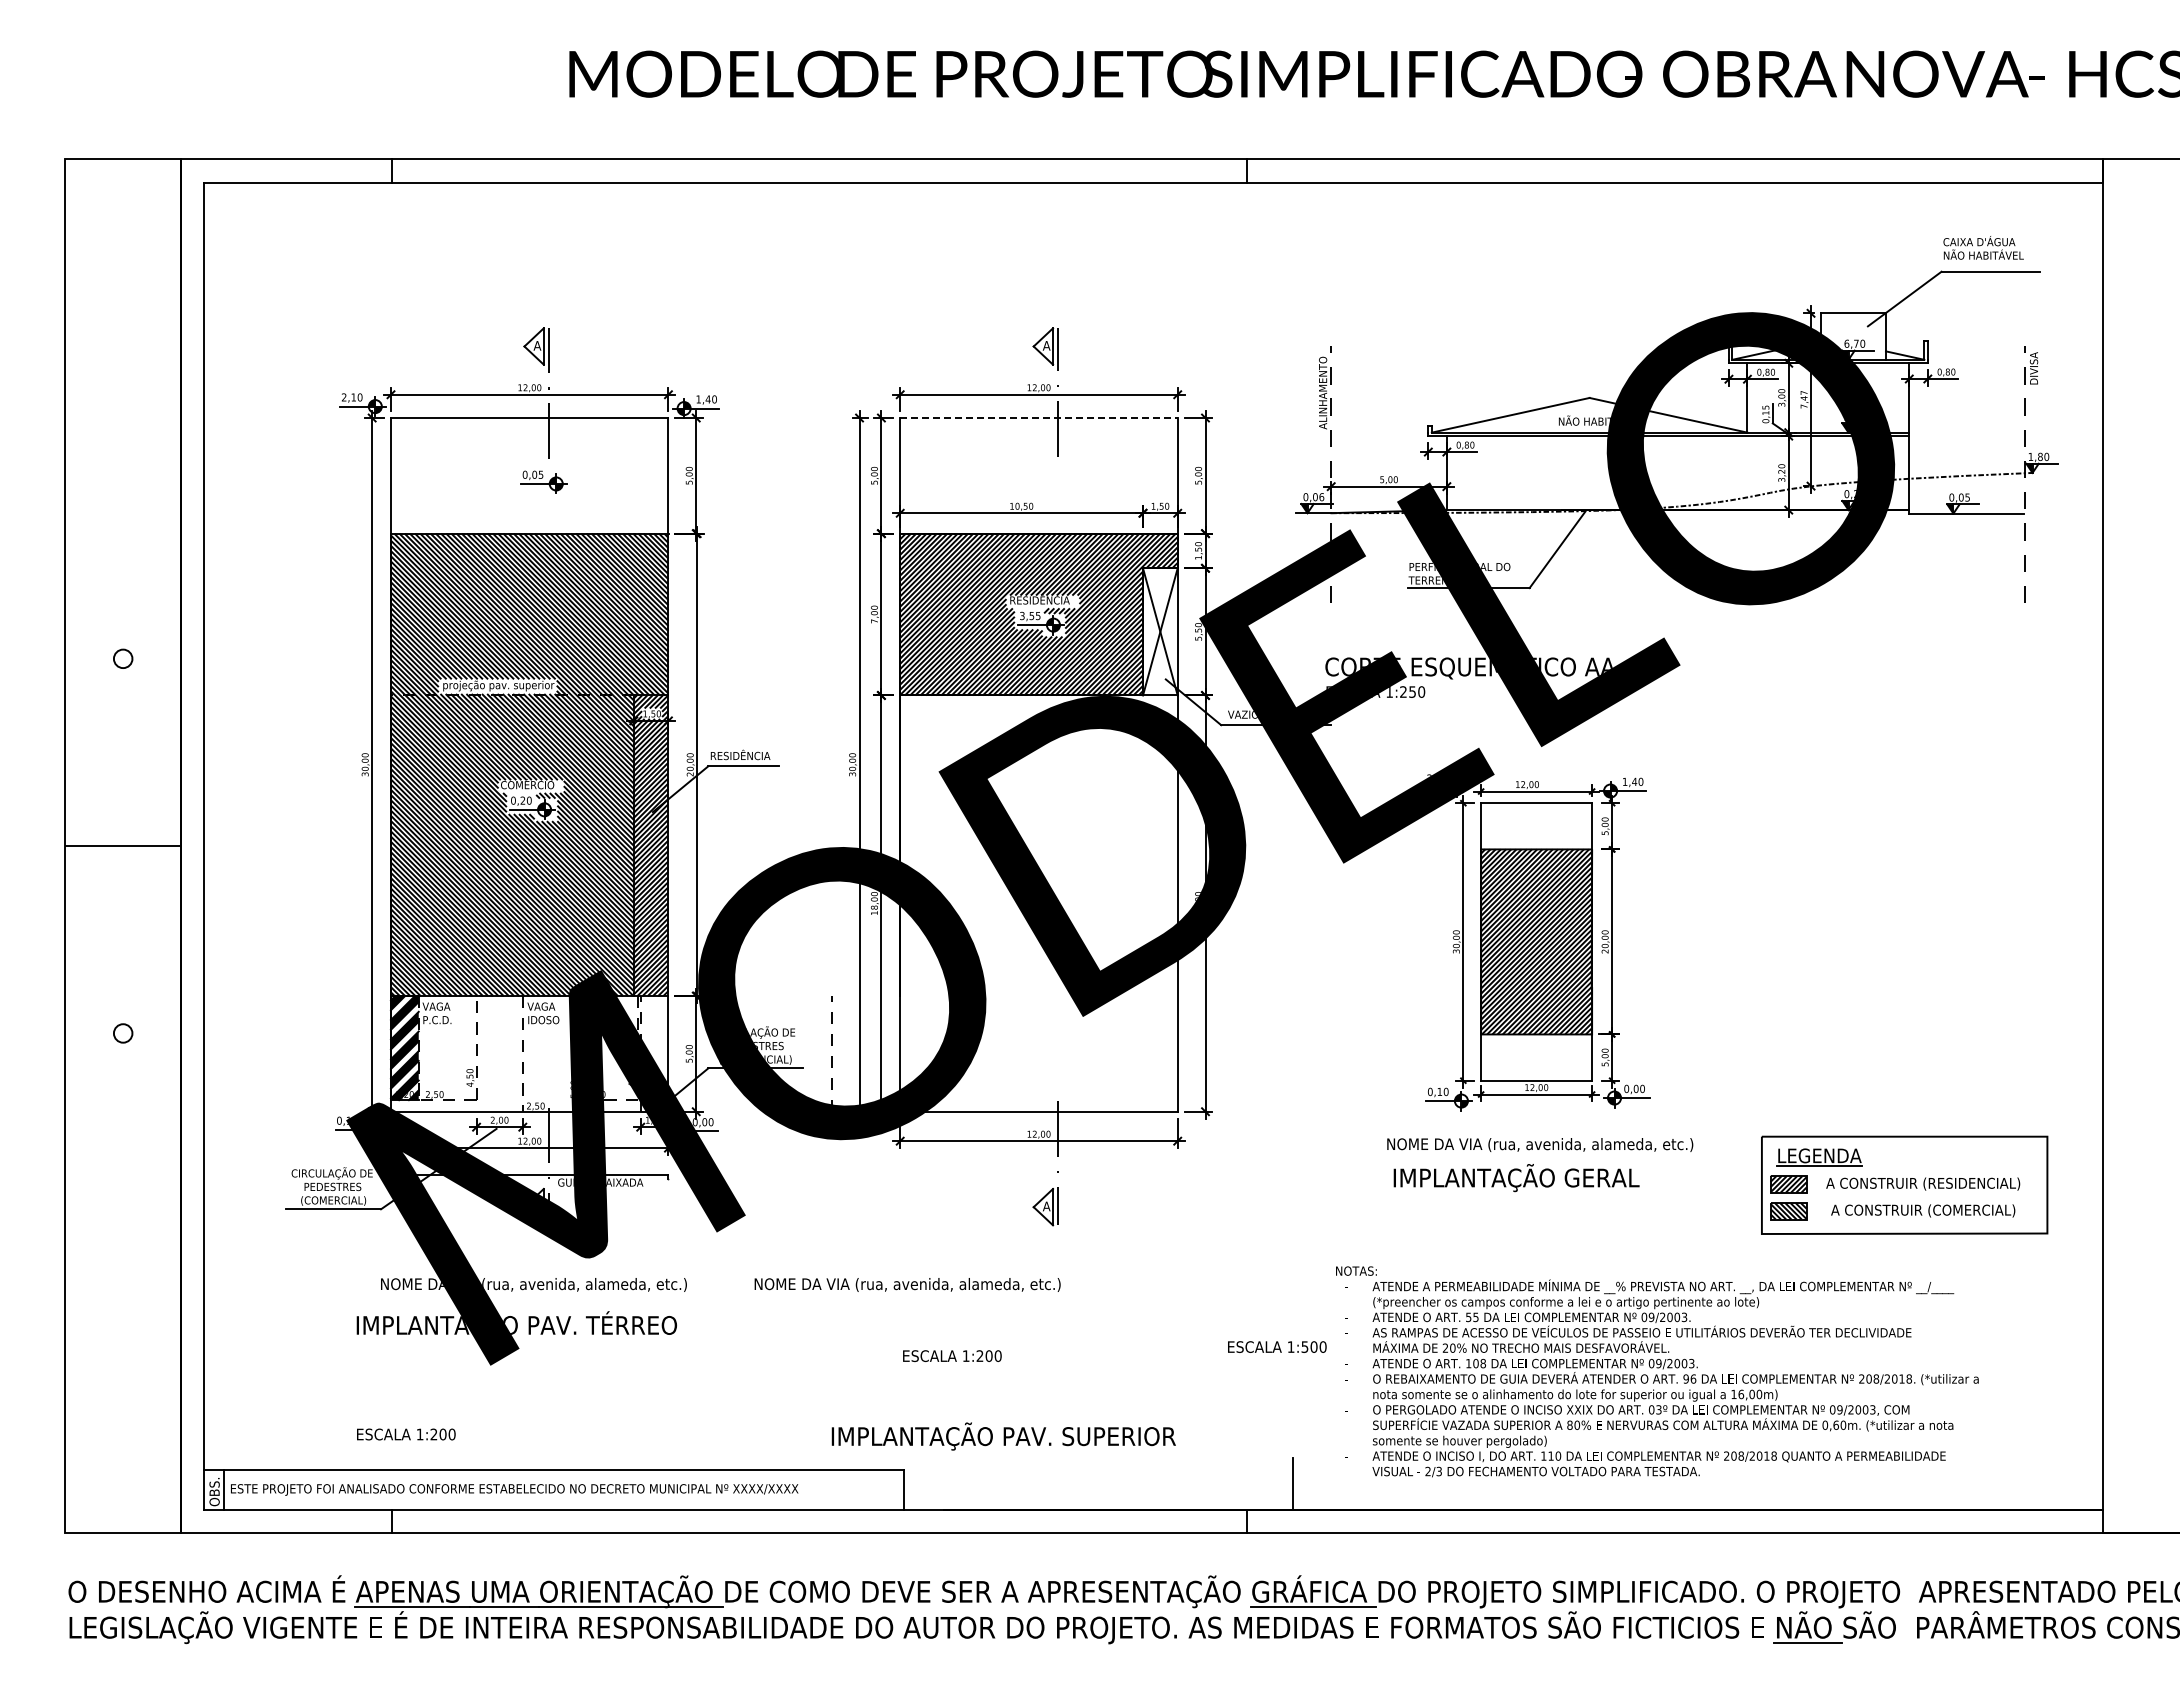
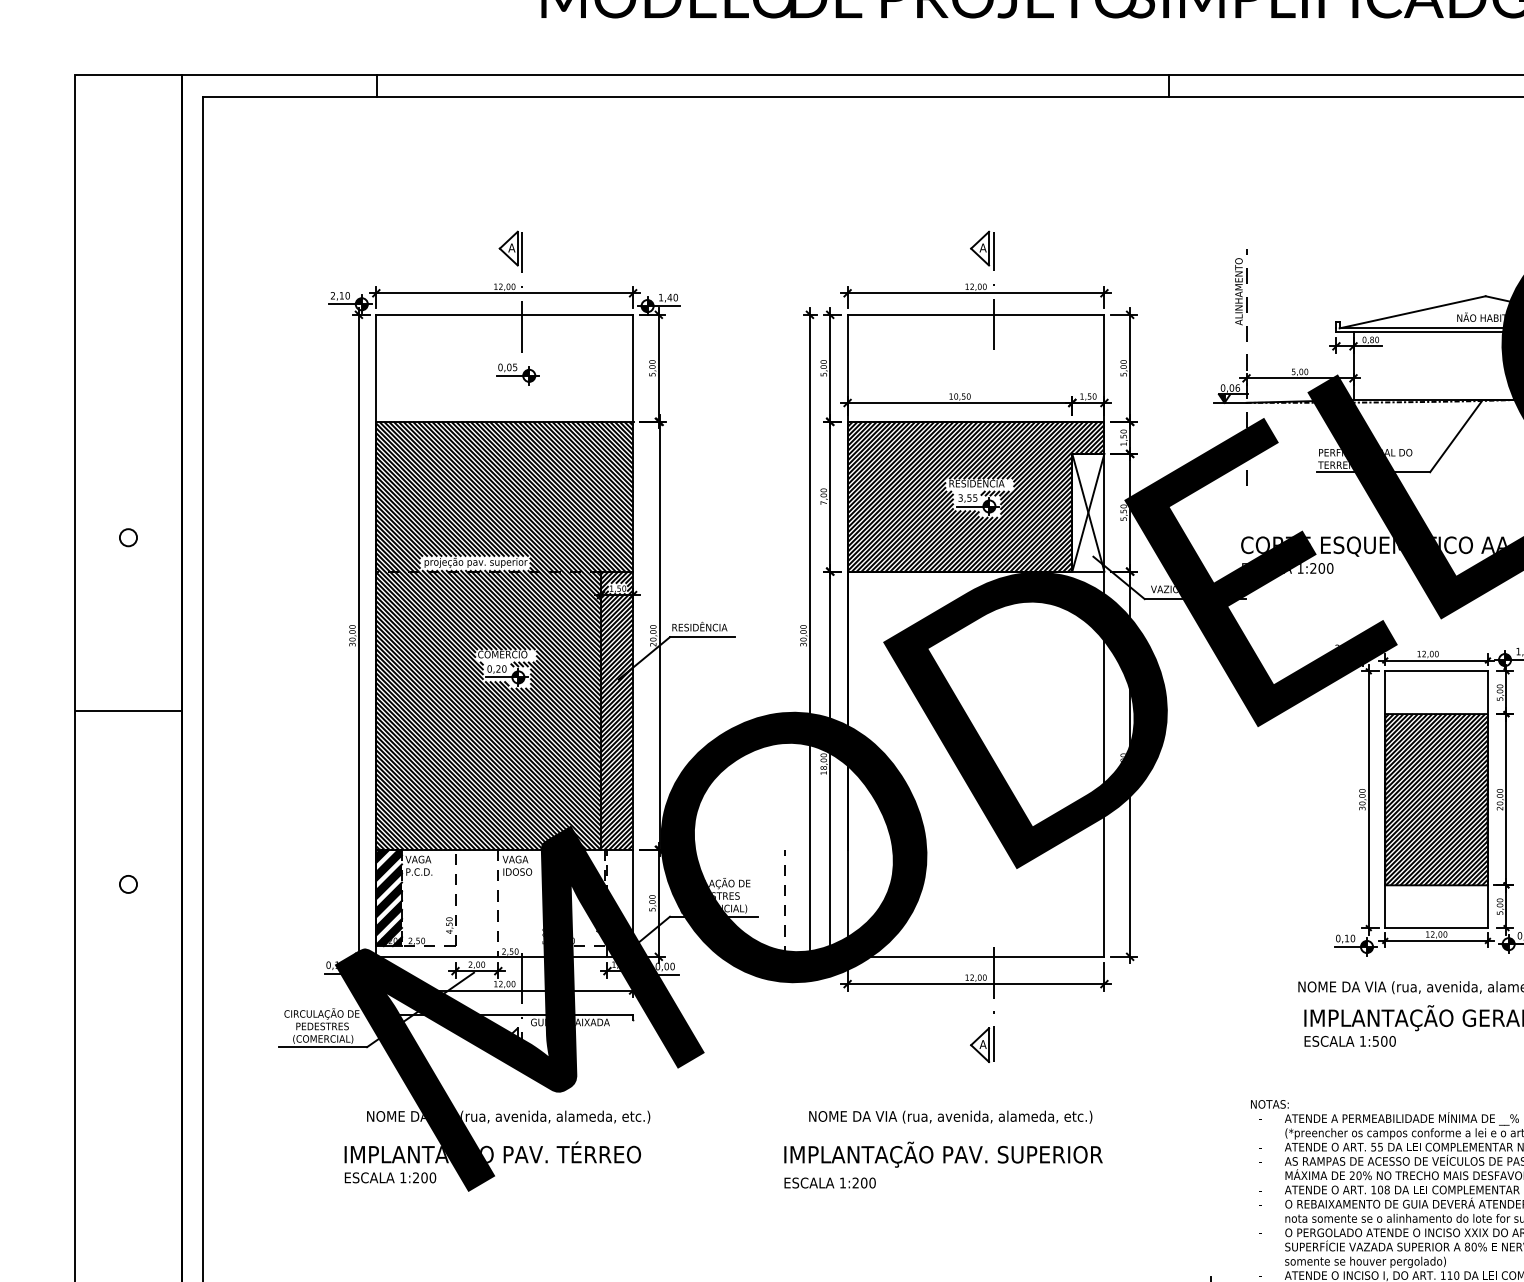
line: (1038, 418) -> (975, 315), dashed -> solid
text: (1412, 691) -> (1321, 567), 1:250 -> 1:200
text: (907, 1284) -> (950, 1116), moved
text: (1277, 1346) -> (1350, 1040), moved
text: (952, 1355) -> (830, 1182), moved
text: (406, 1434) -> (390, 1177), moved
text: (1003, 1436) -> (943, 1154), moved

